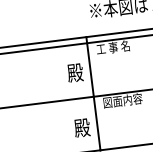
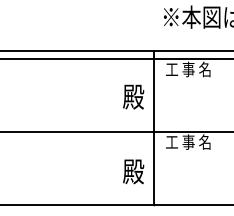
text: (122, 100) -> (192, 141), 図面内容 -> 工 事 名

